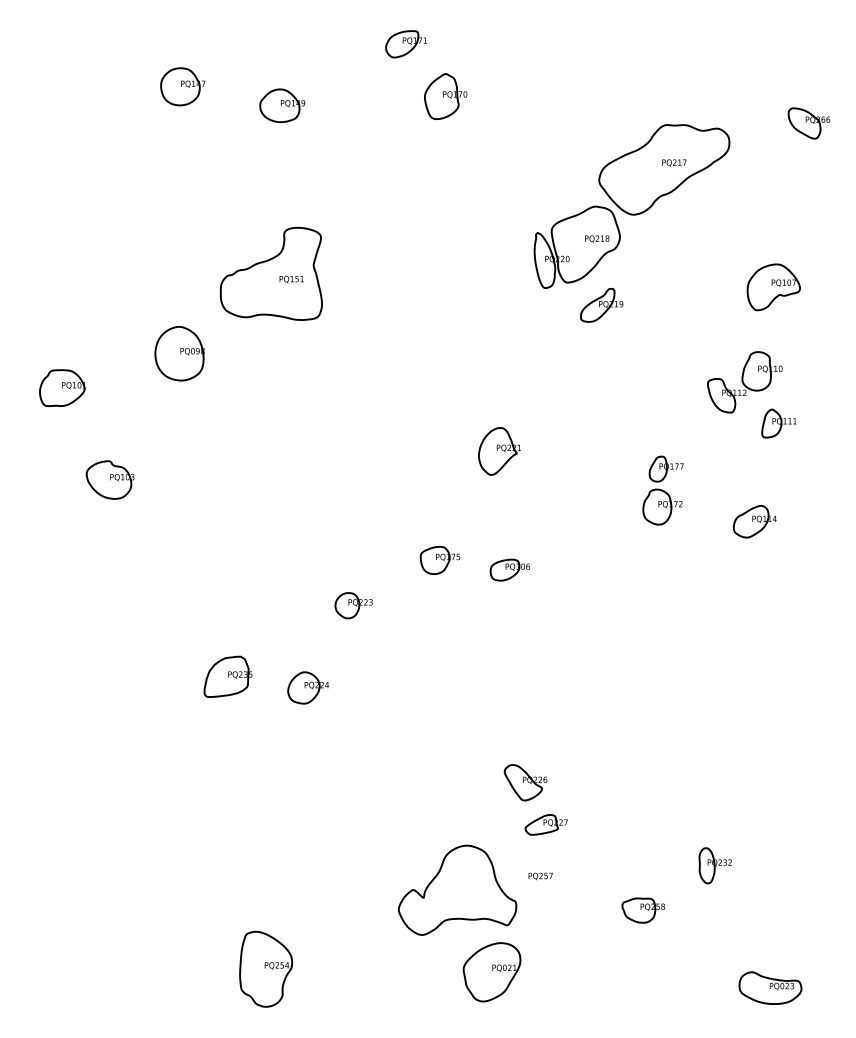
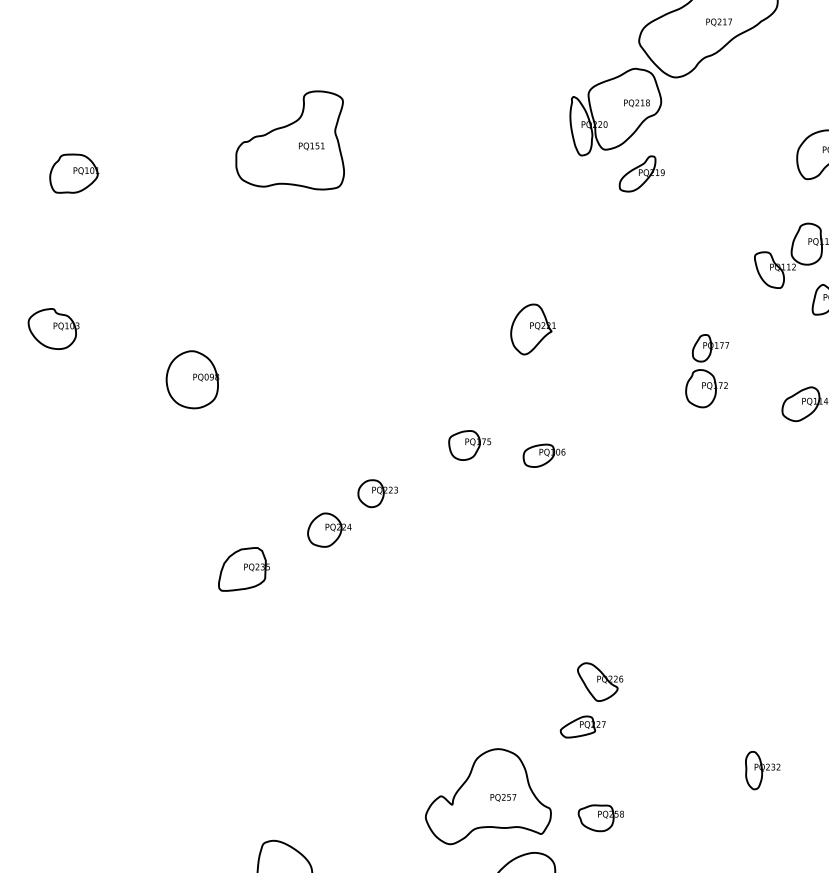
part: (179, 353) -> (192, 379), moved
part: (62, 387) -> (74, 173), moved
part: (109, 479) -> (52, 328), moved
part: (308, 687) -> (329, 529), moved
part: (525, 782) -> (600, 681), moved
text: (540, 876) -> (503, 797), moved
part: (642, 910) -> (600, 818), moved

